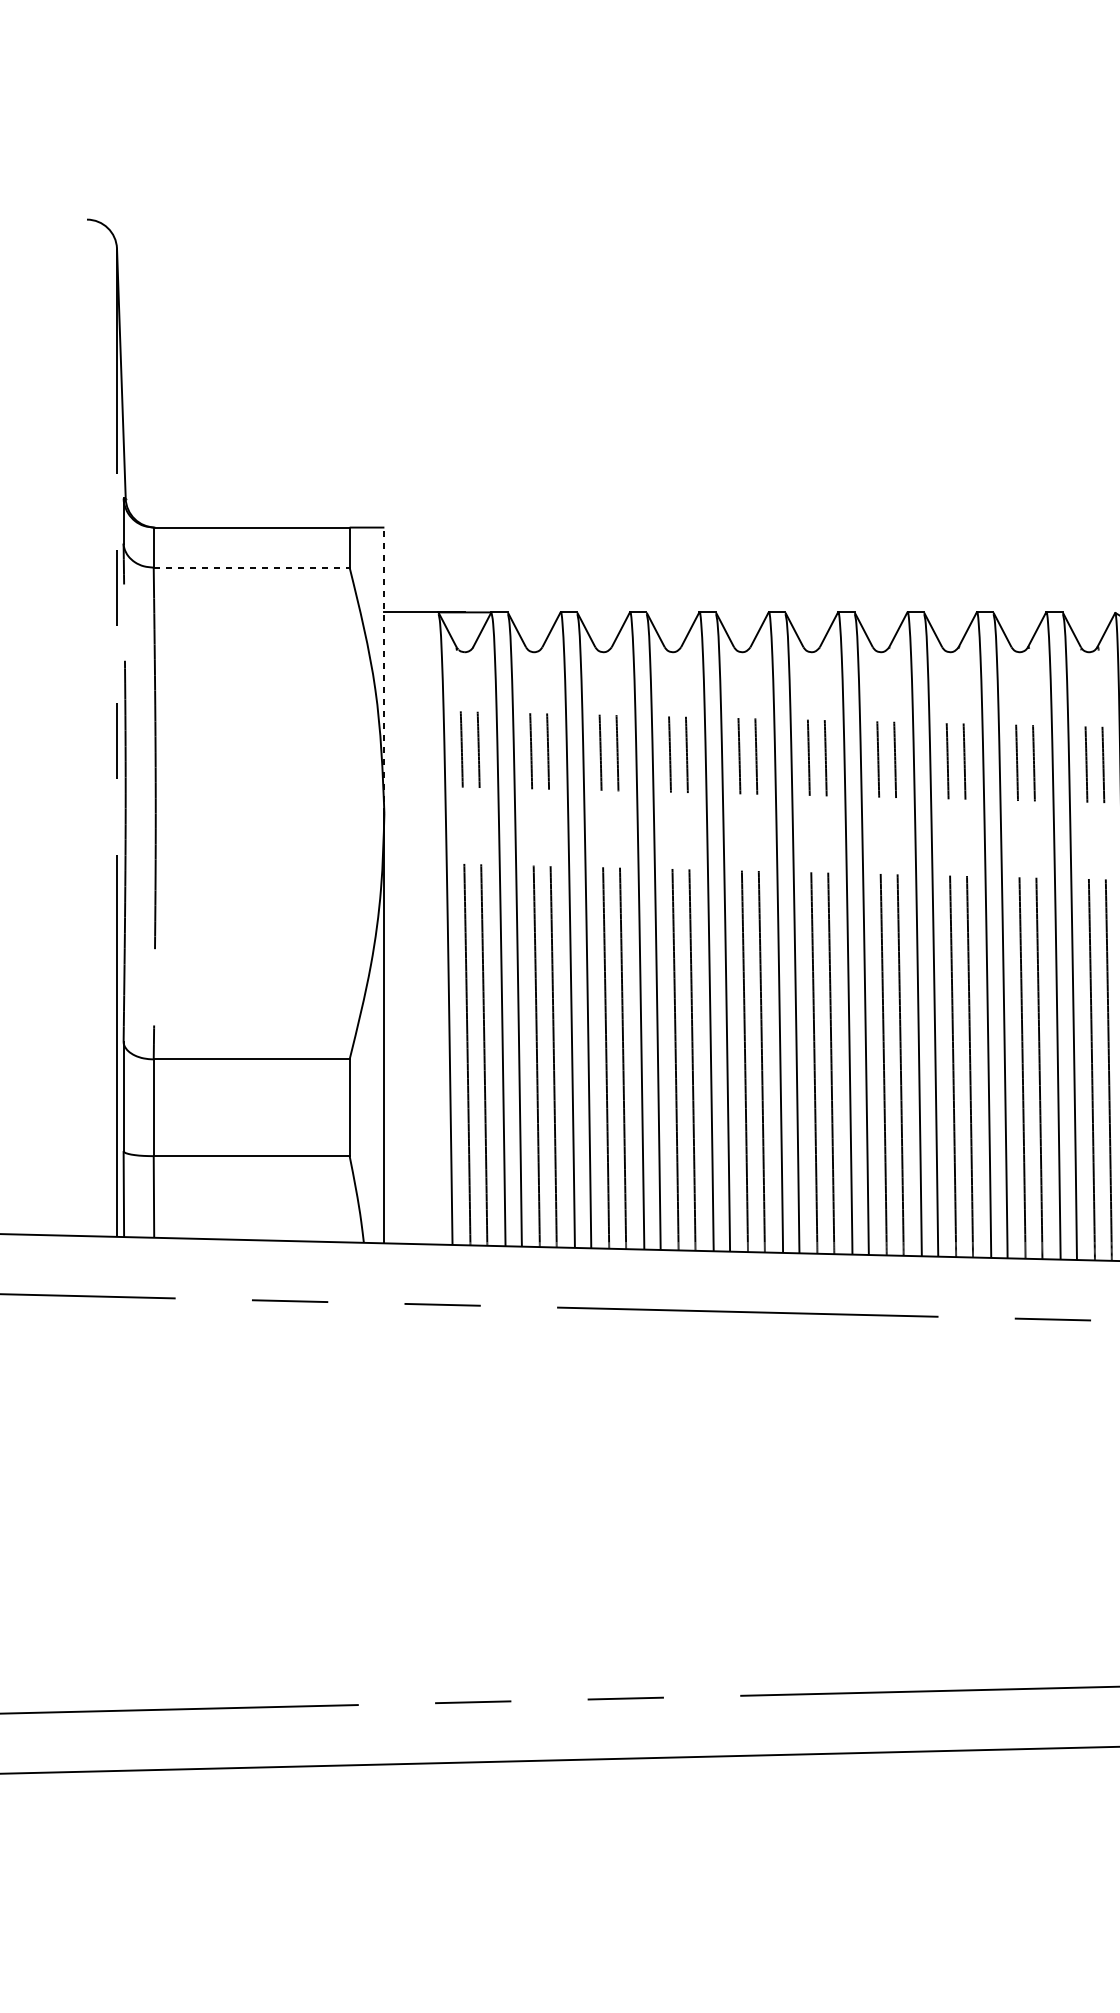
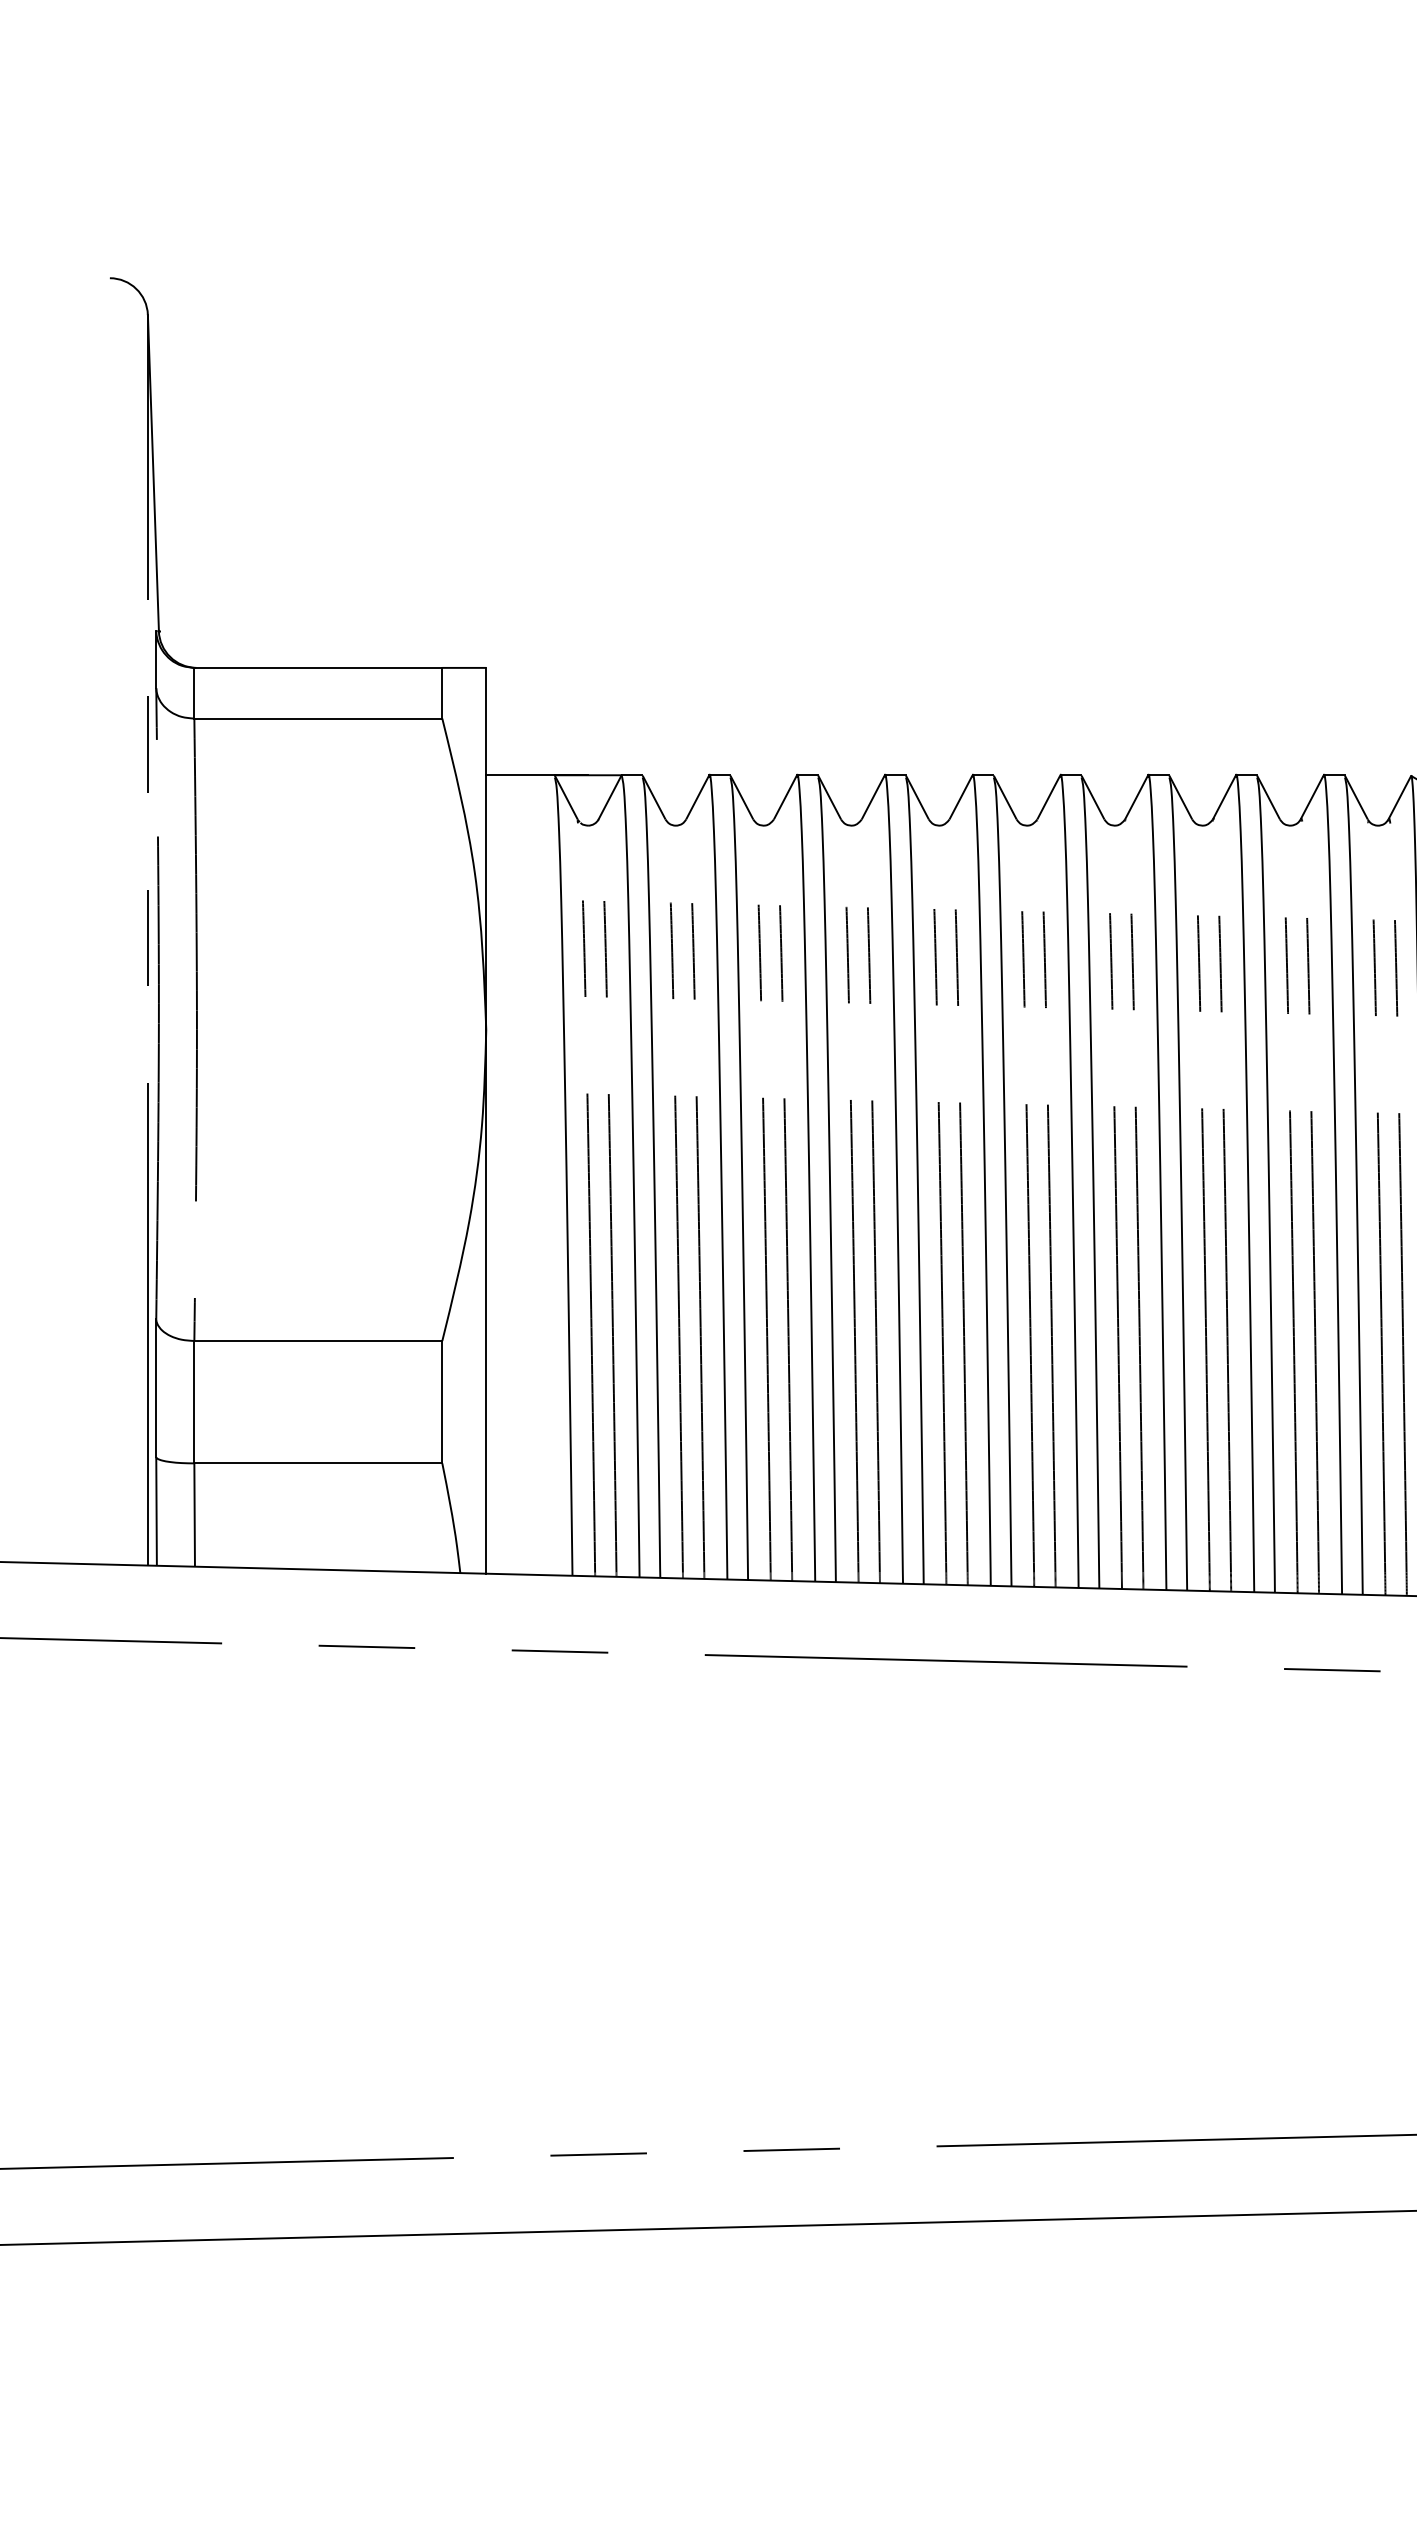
line: (251, 567) -> (318, 718), dashed -> solid
line: (384, 670) -> (486, 848), dashed -> solid

